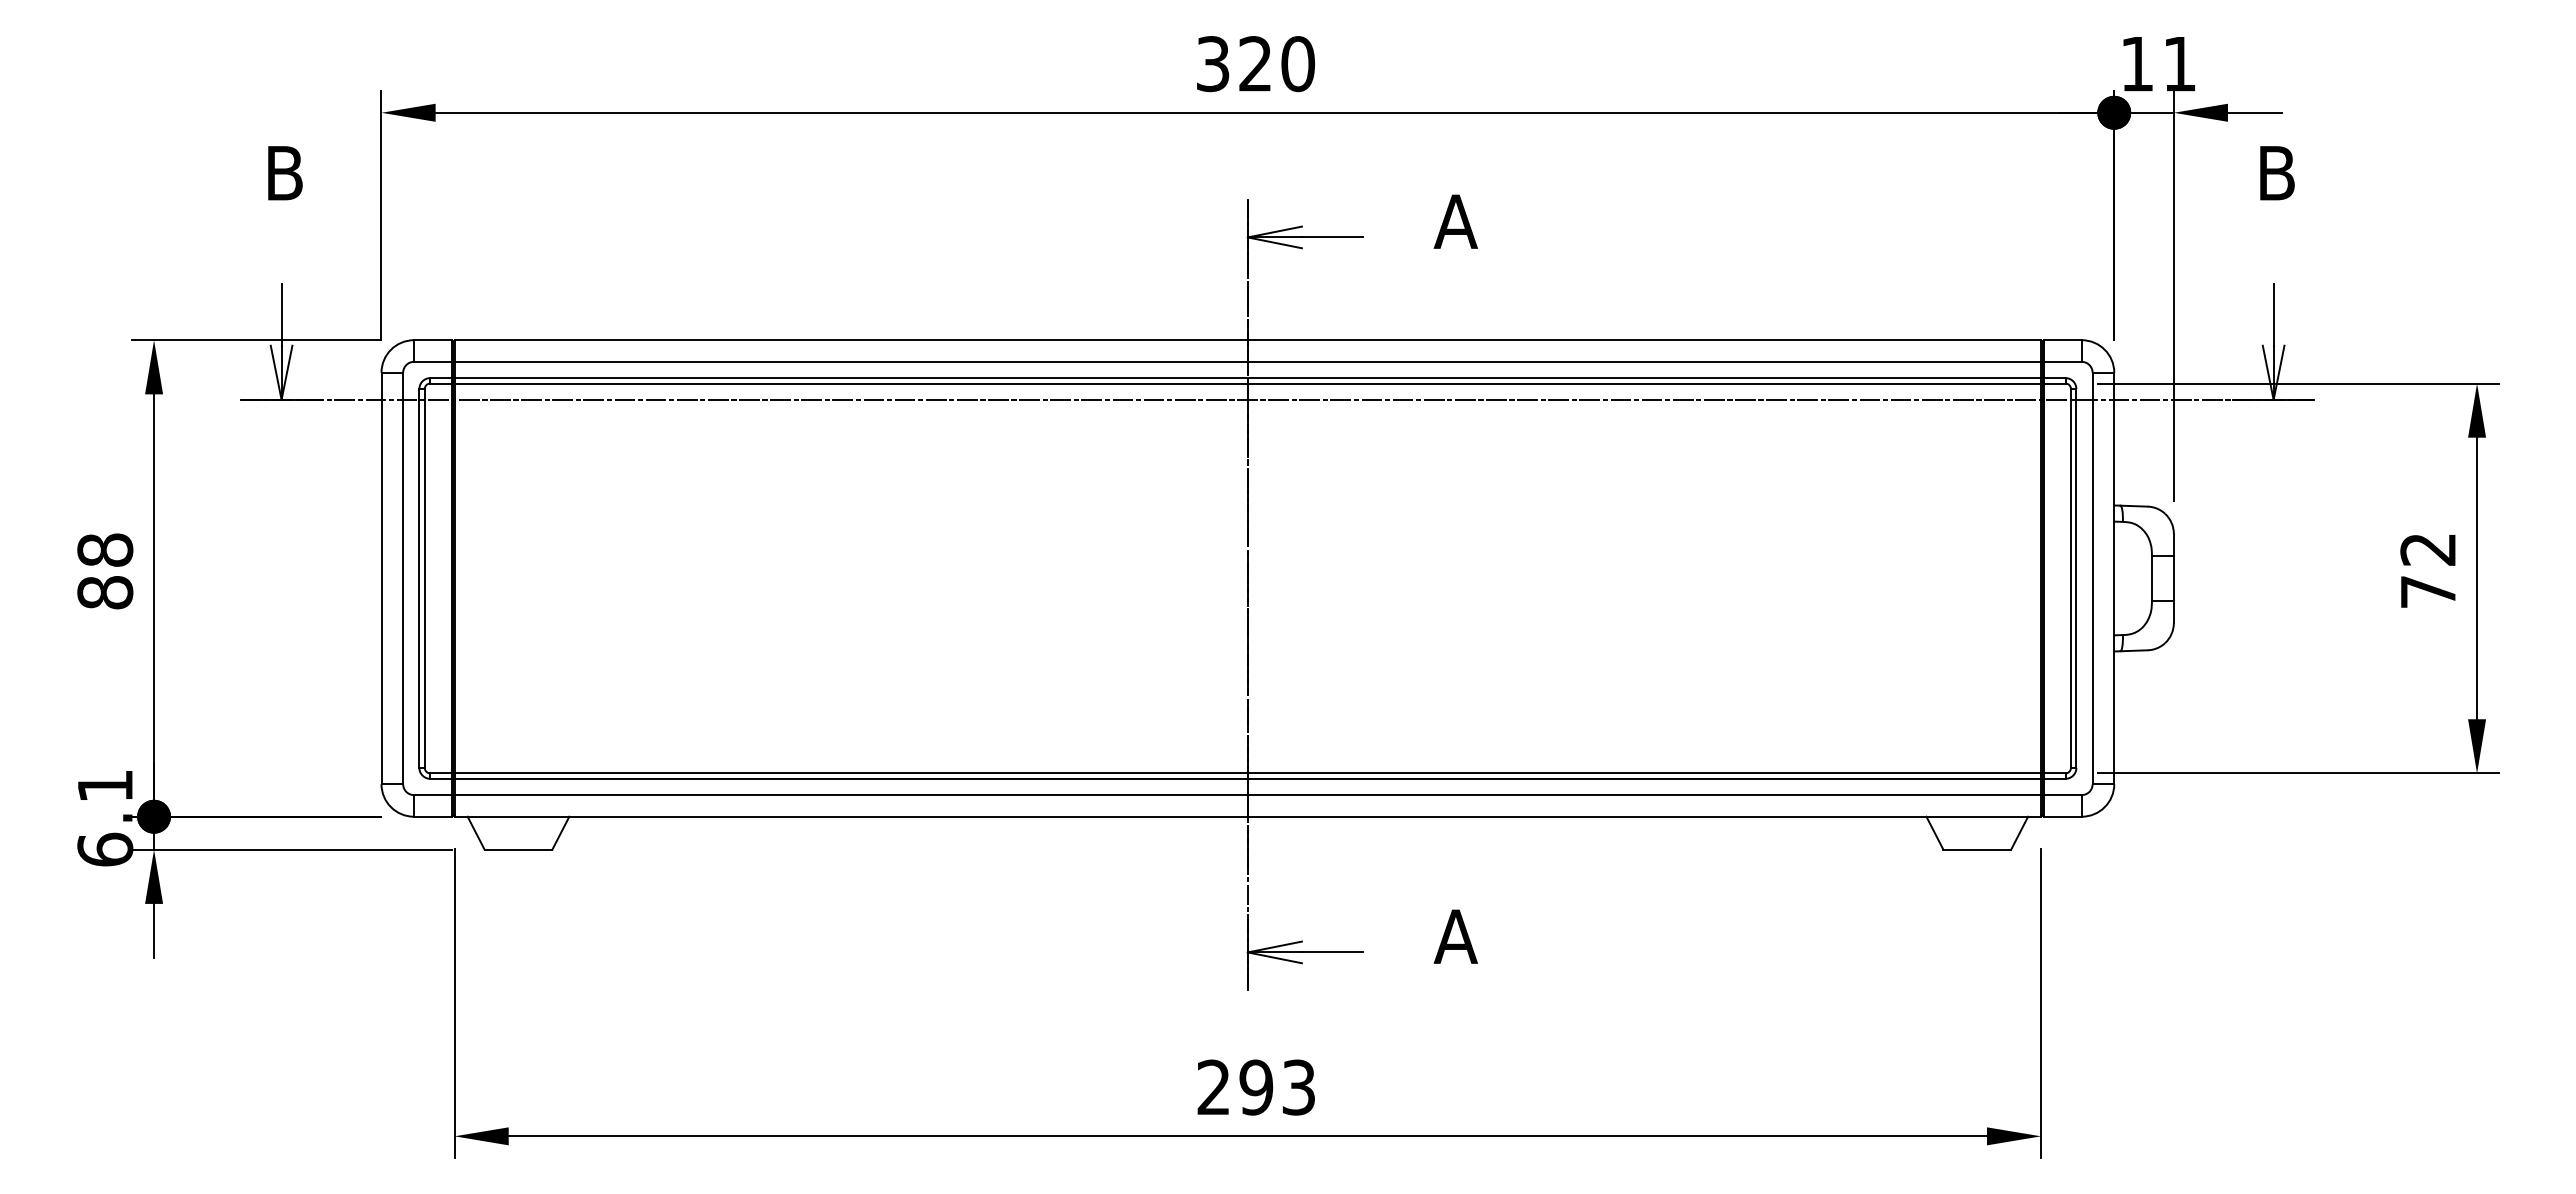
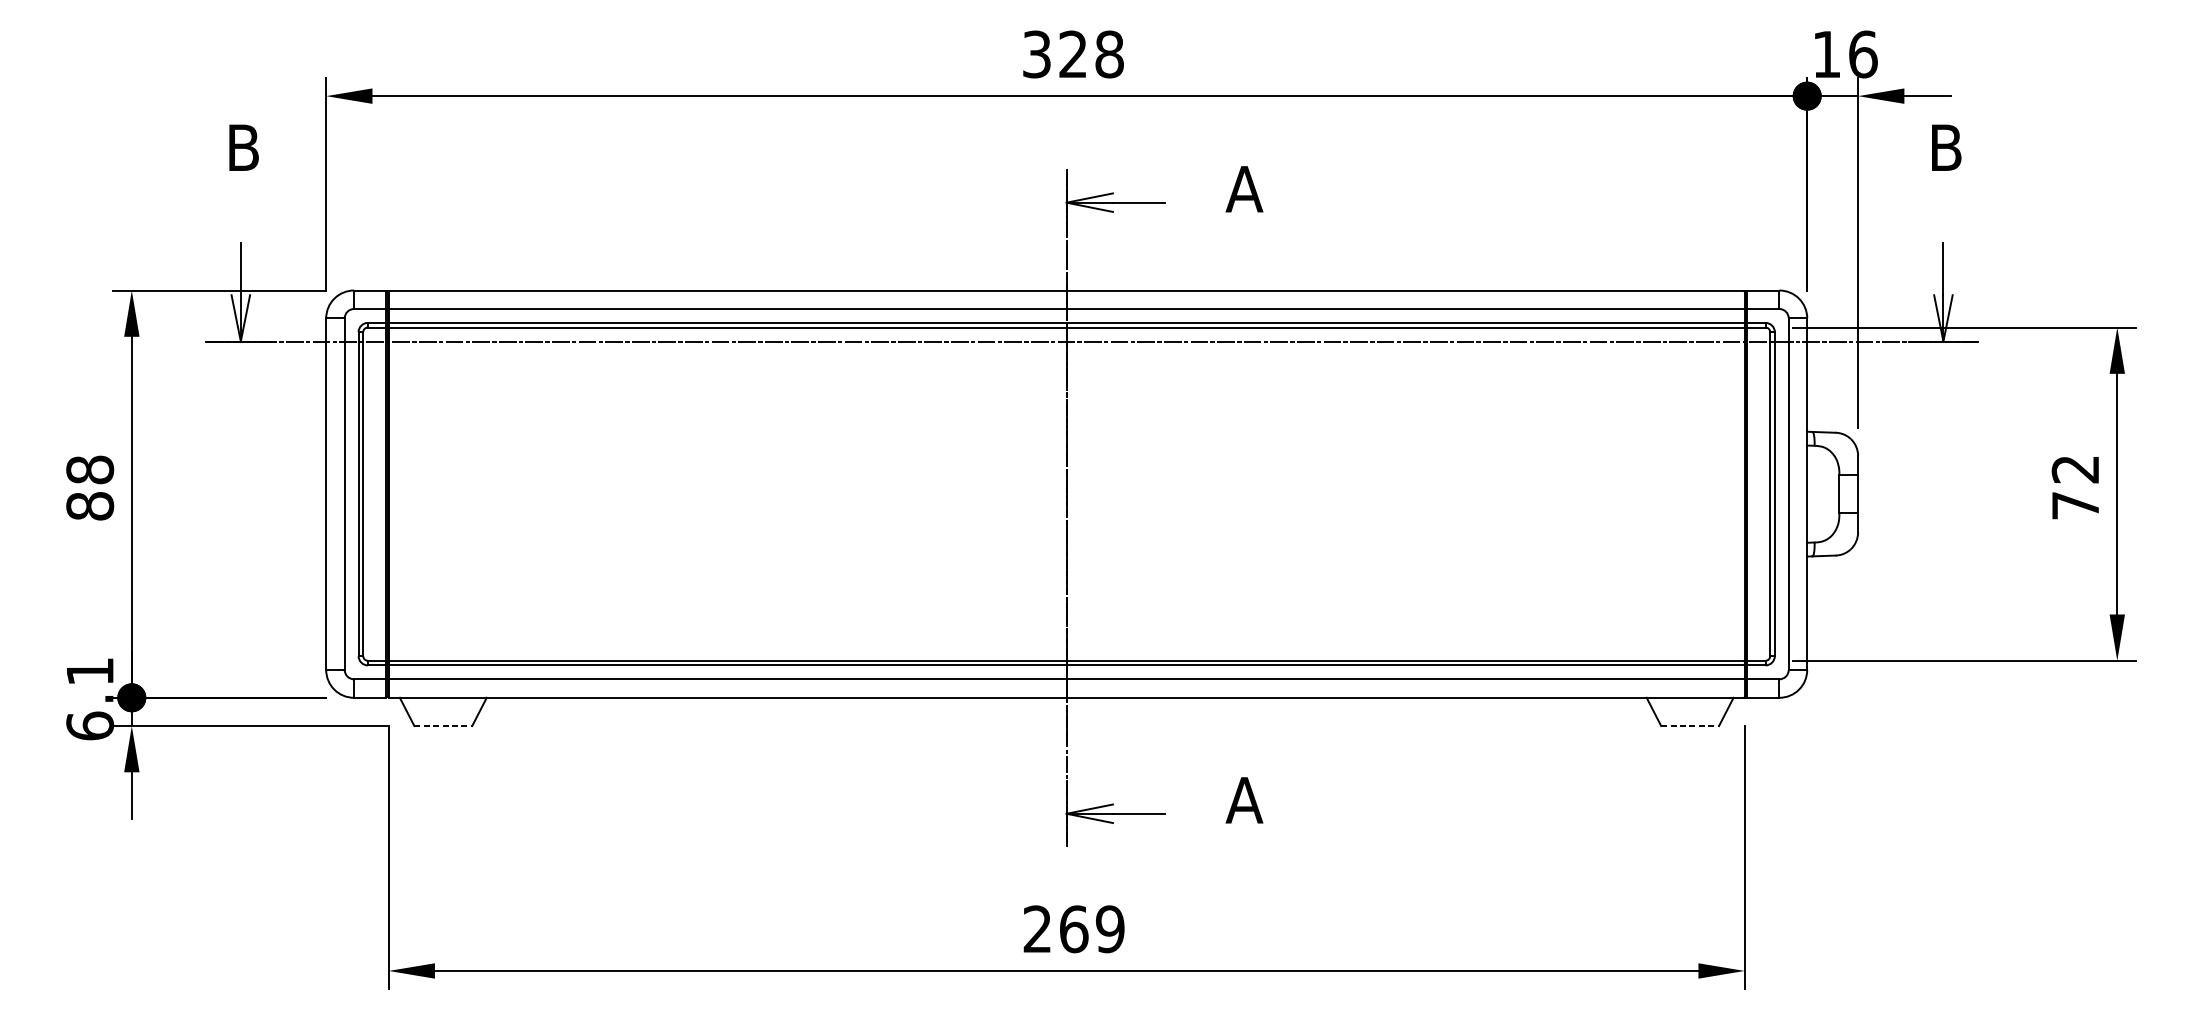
text: (1297, 63) -> (1109, 54), 320 -> 328
text: (2179, 64) -> (1862, 54), 11 -> 16
line: (518, 849) -> (443, 725), solid -> dashed
line: (1977, 849) -> (1690, 725), solid -> dashed
text: (1277, 1087) -> (1092, 929), 293 -> 269

